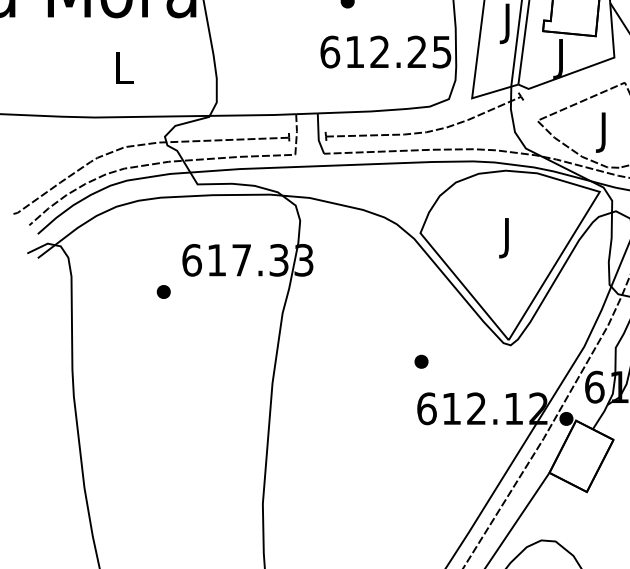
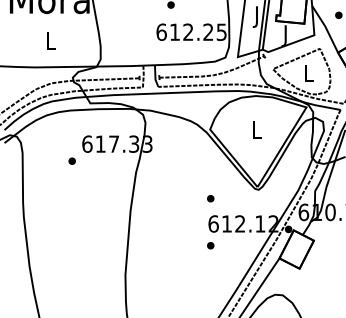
text: (603, 132) -> (308, 75), J -> L
text: (506, 238) -> (256, 132), J -> L
part: (421, 448) -> (210, 245), added

